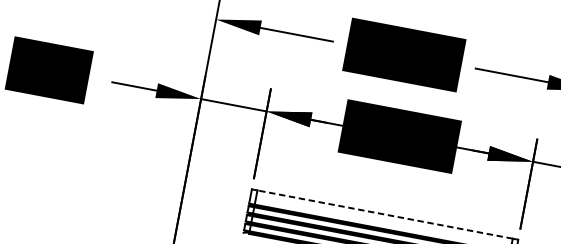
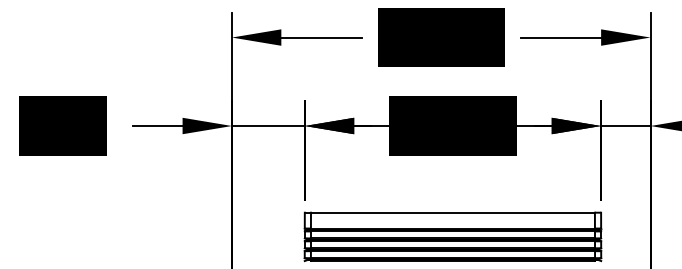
line: (384, 214) -> (452, 212), dashed -> solid

